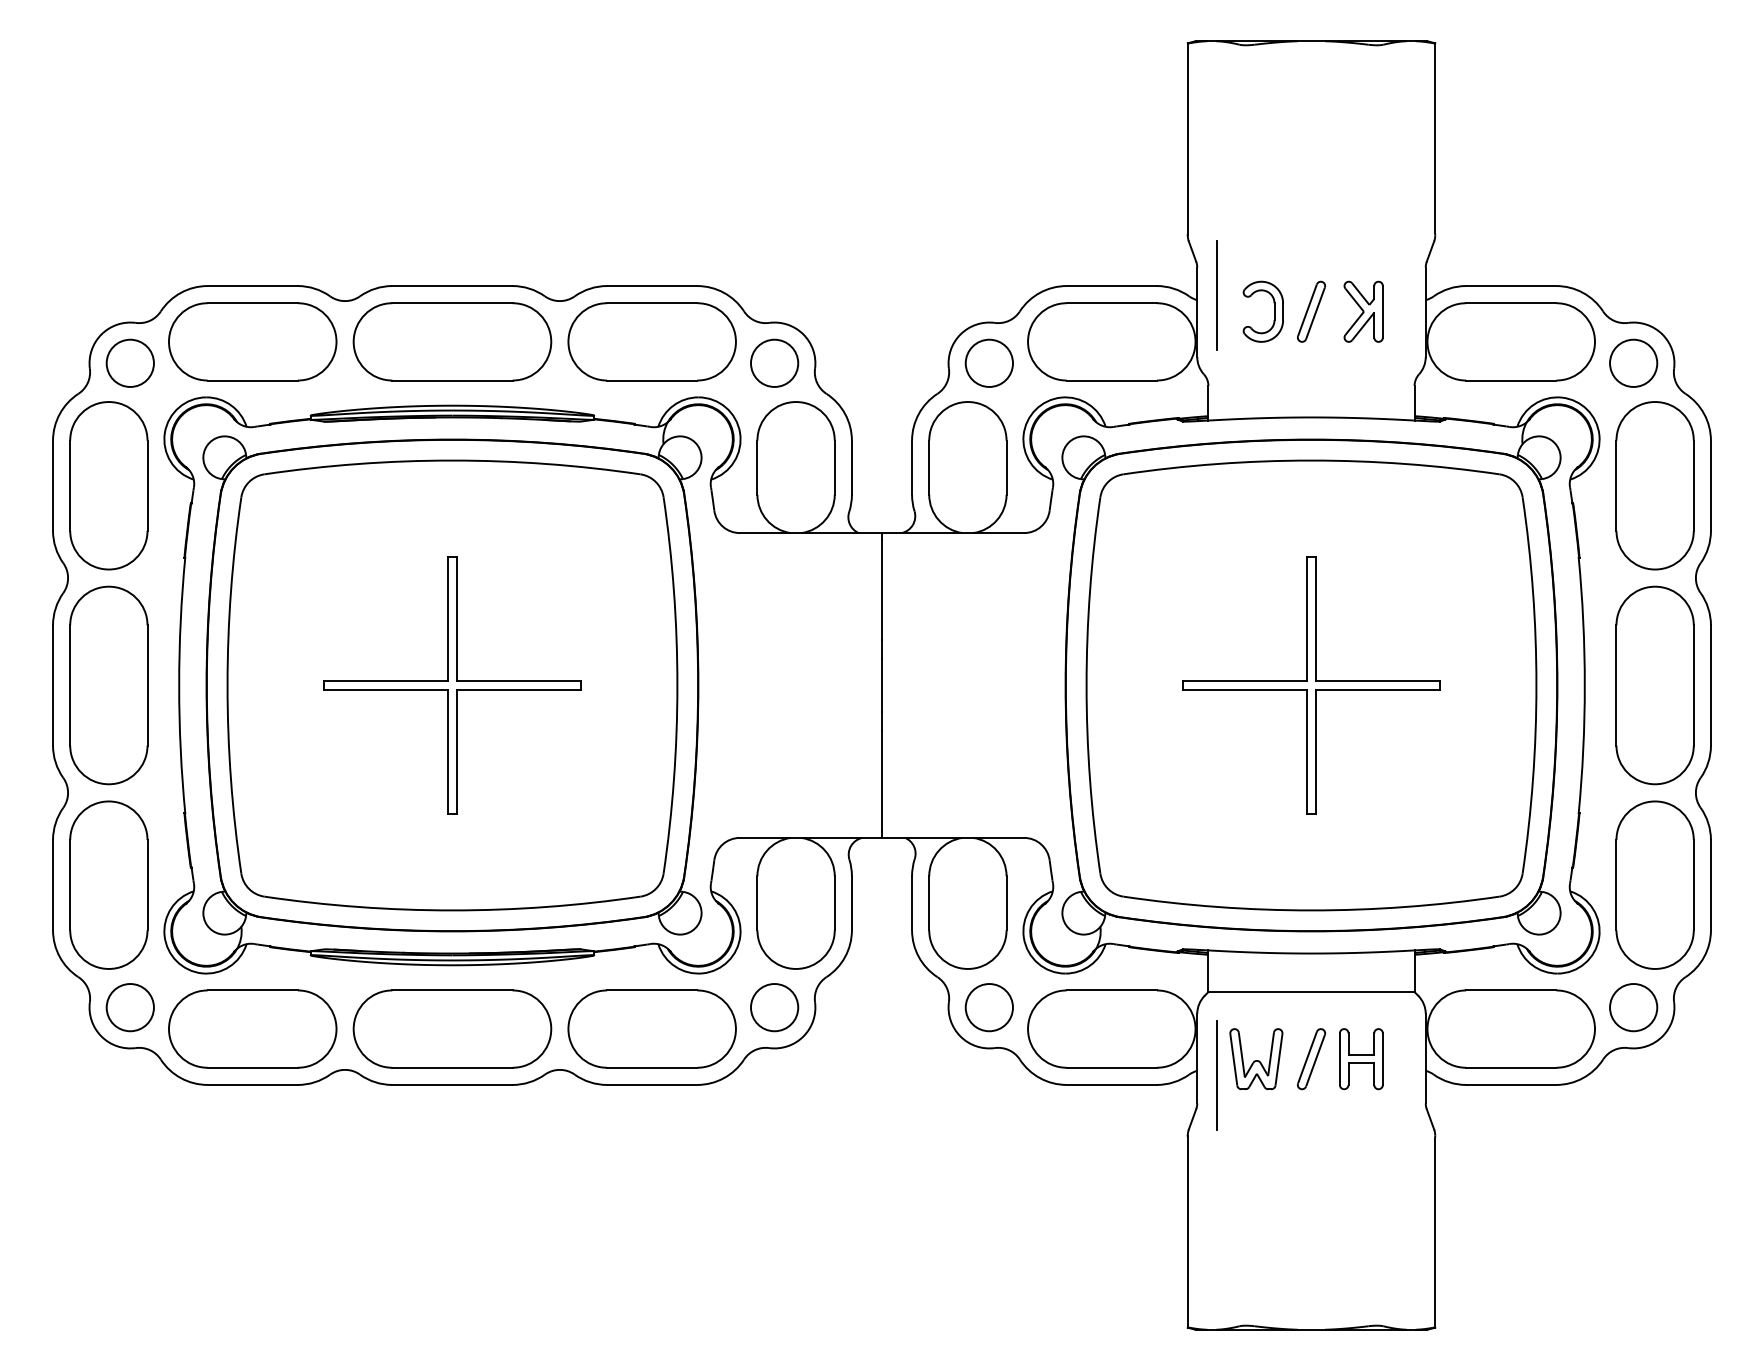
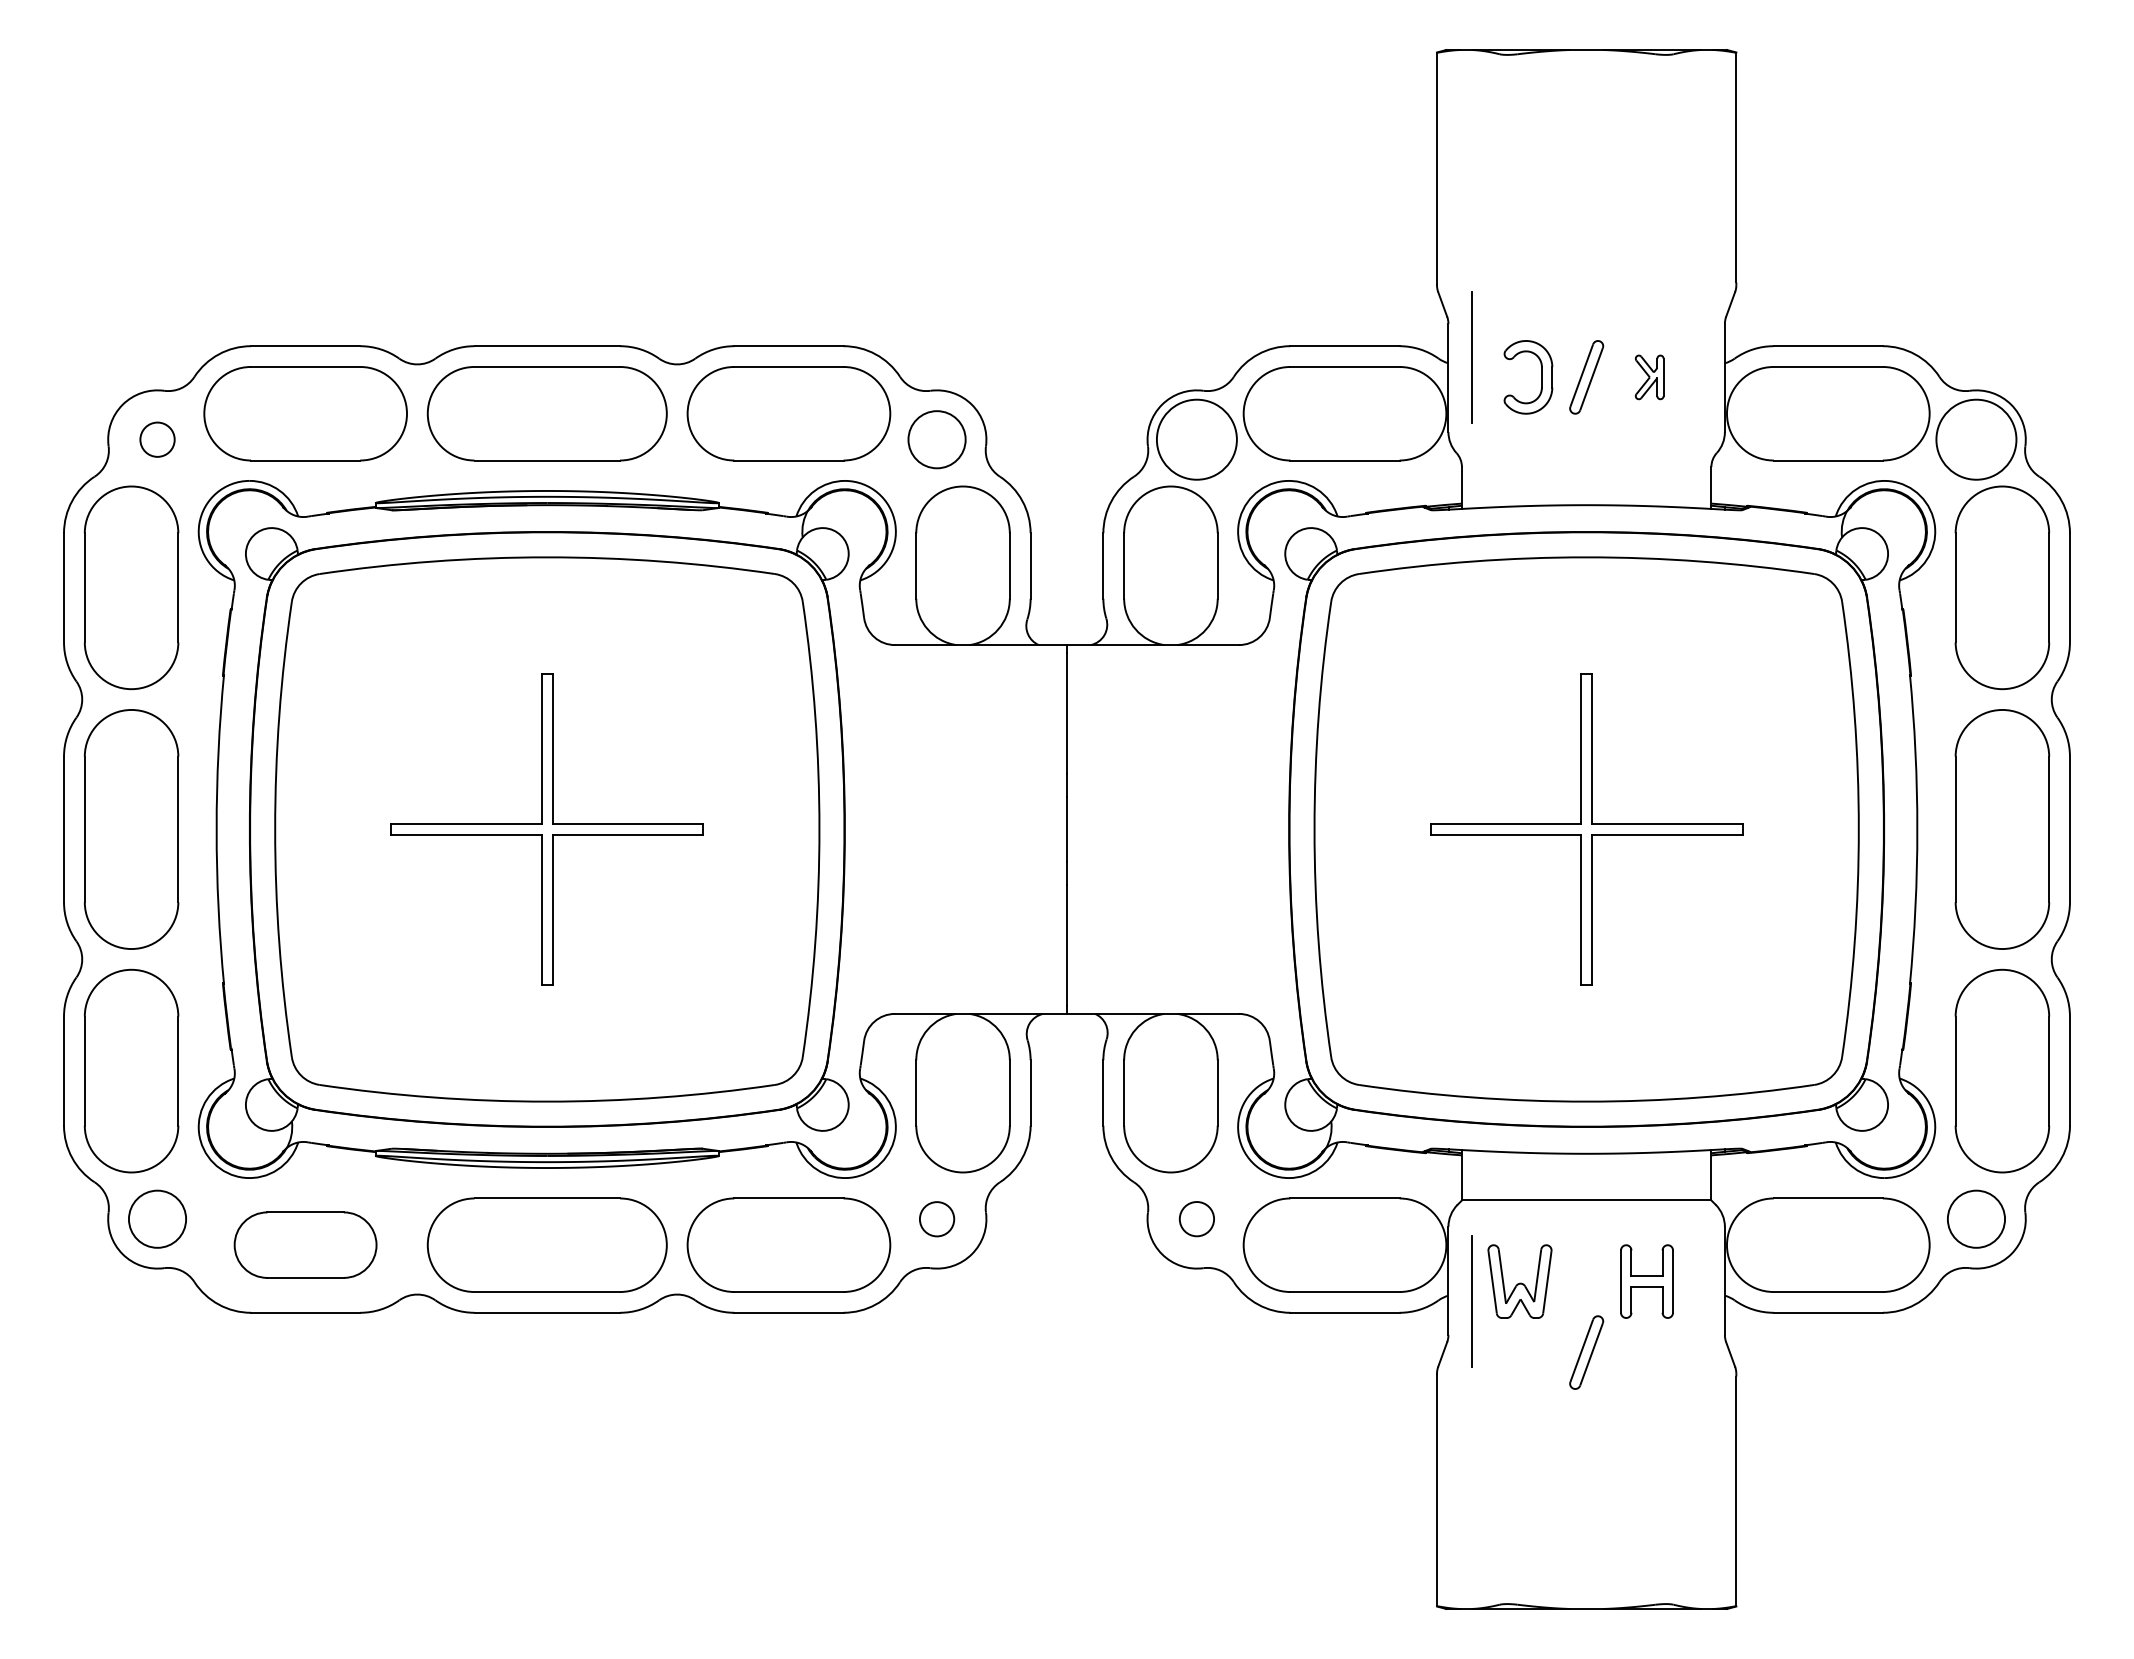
part: (1363, 311) -> (1649, 377), size x0.6
circle: (130, 363) -> (157, 439), size x0.6
circle: (989, 363) -> (1196, 439), size x1.4
circle: (1633, 363) -> (1976, 439), size x1.4
circle: (774, 1007) -> (936, 1218), size x0.6
circle: (989, 1007) -> (1196, 1218), size x0.6
part: (252, 1028) -> (305, 1244), size x0.7
part: (1311, 1059) -> (1586, 1352), moved

